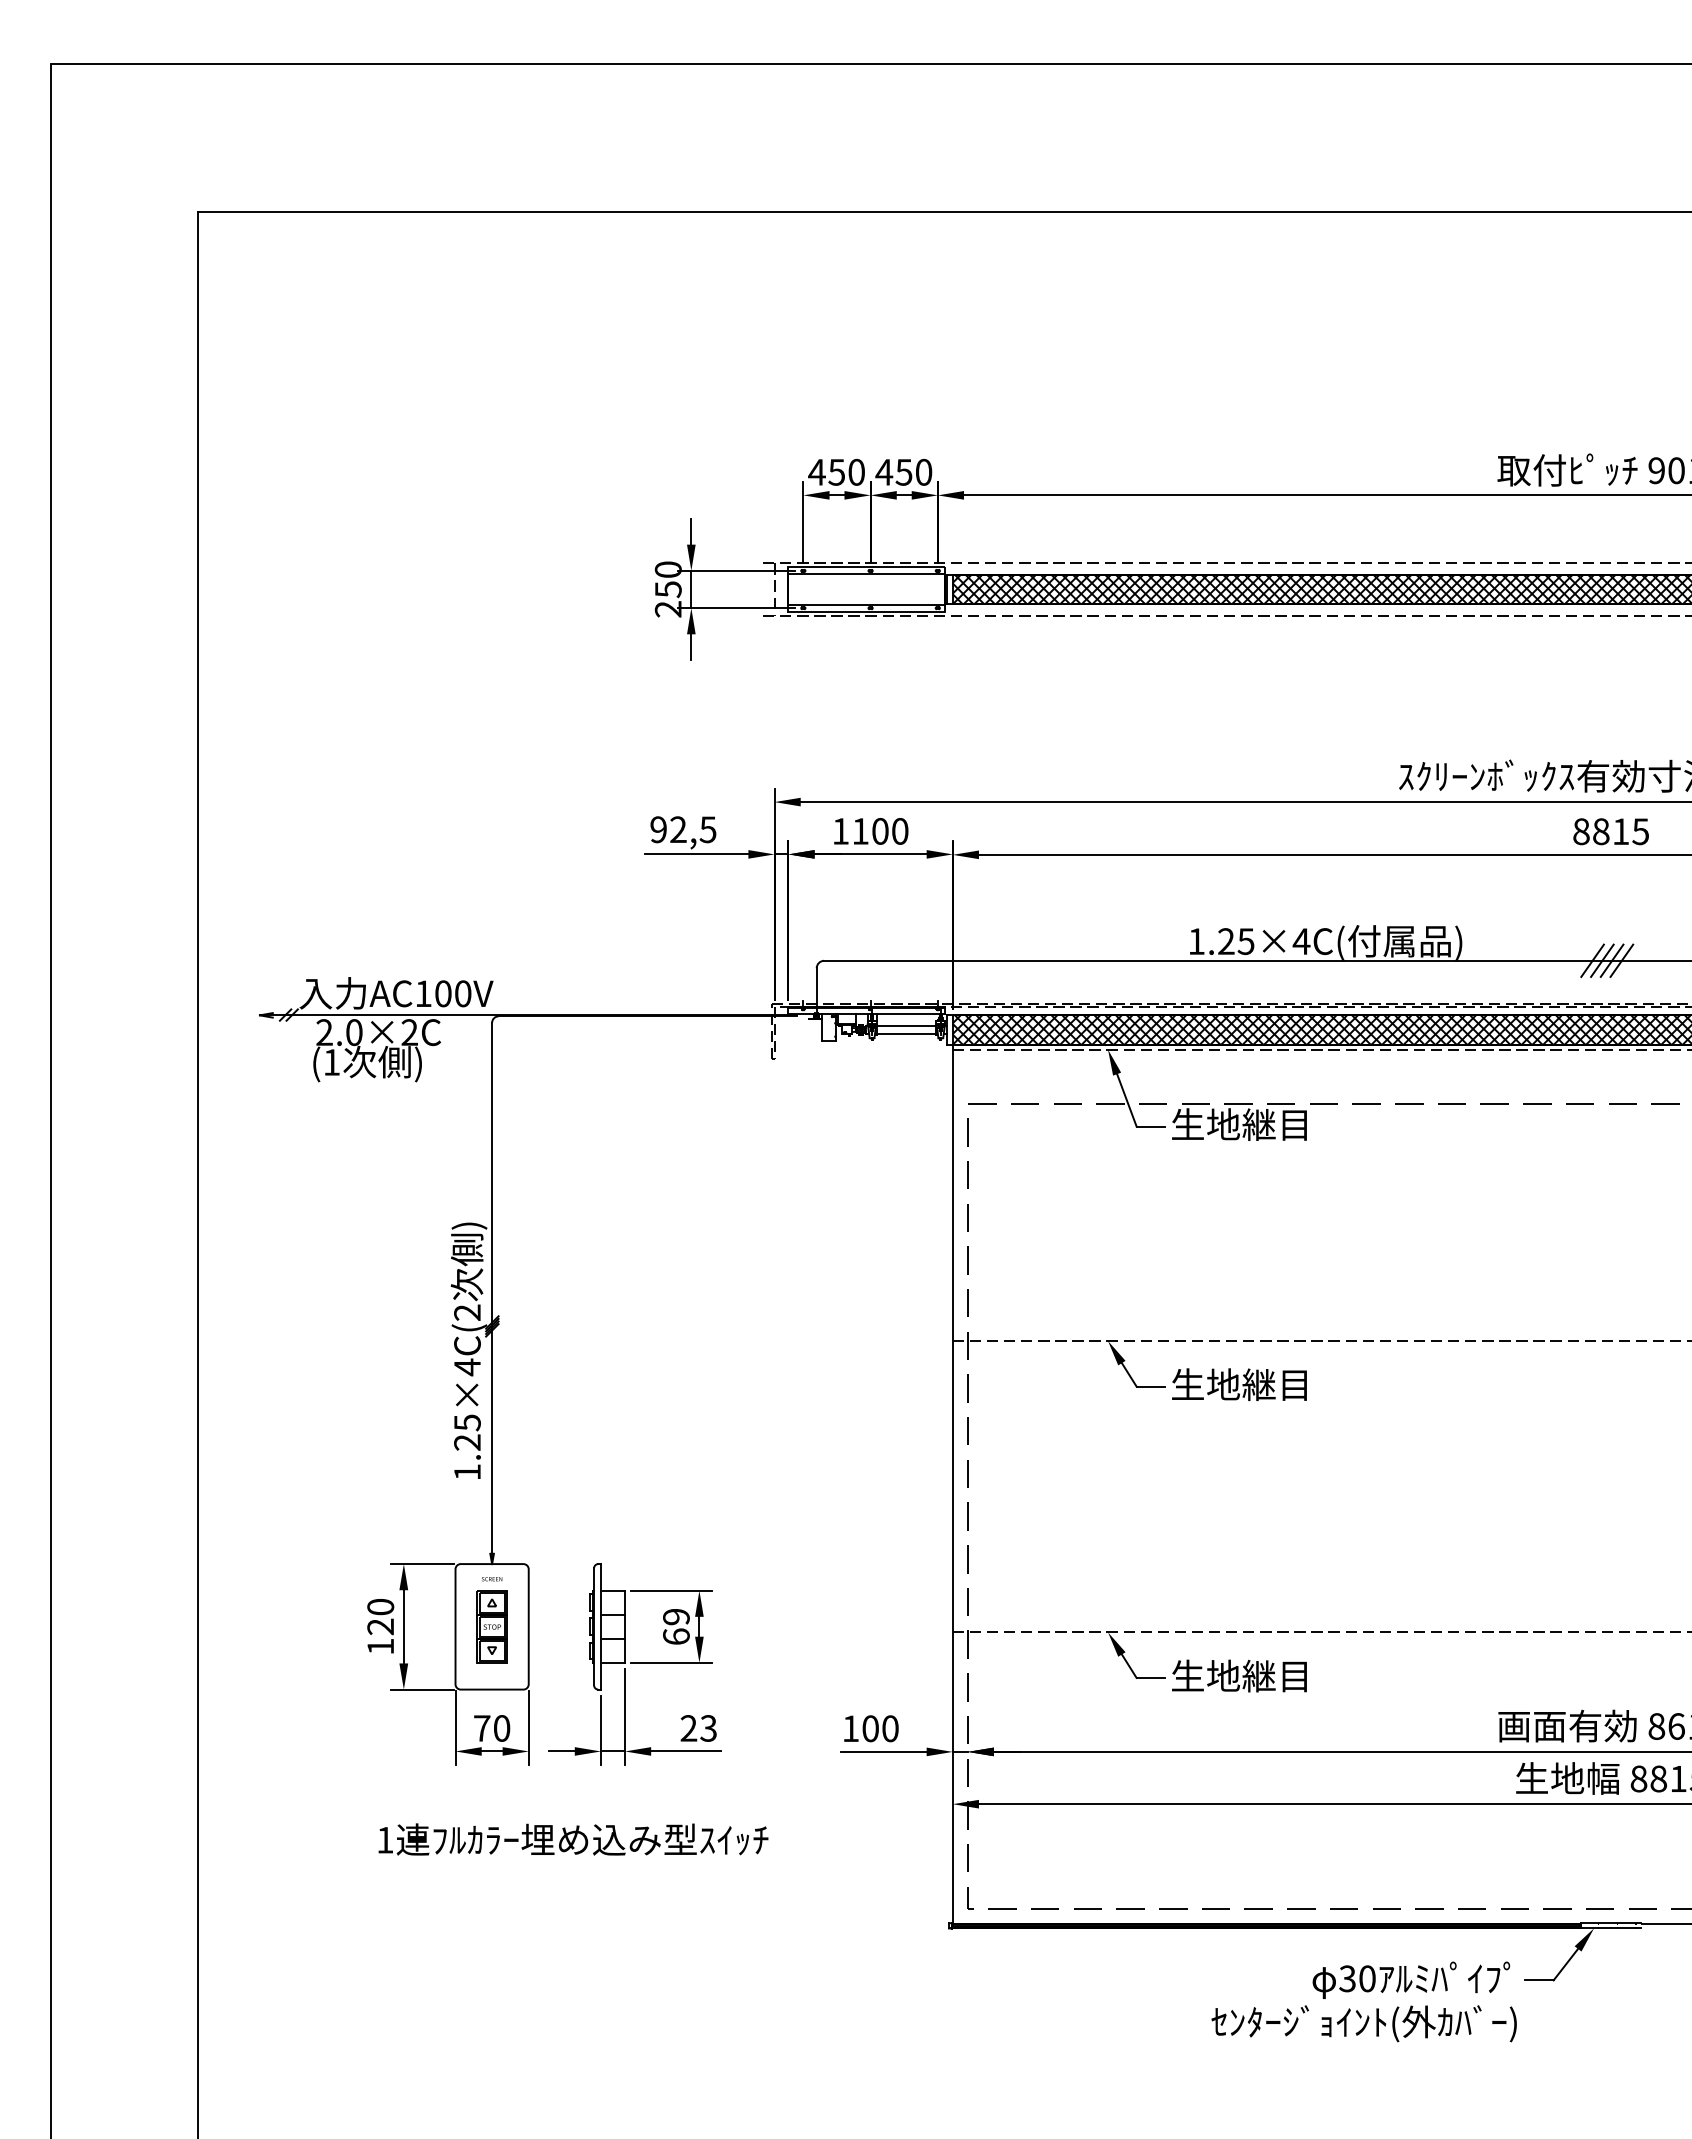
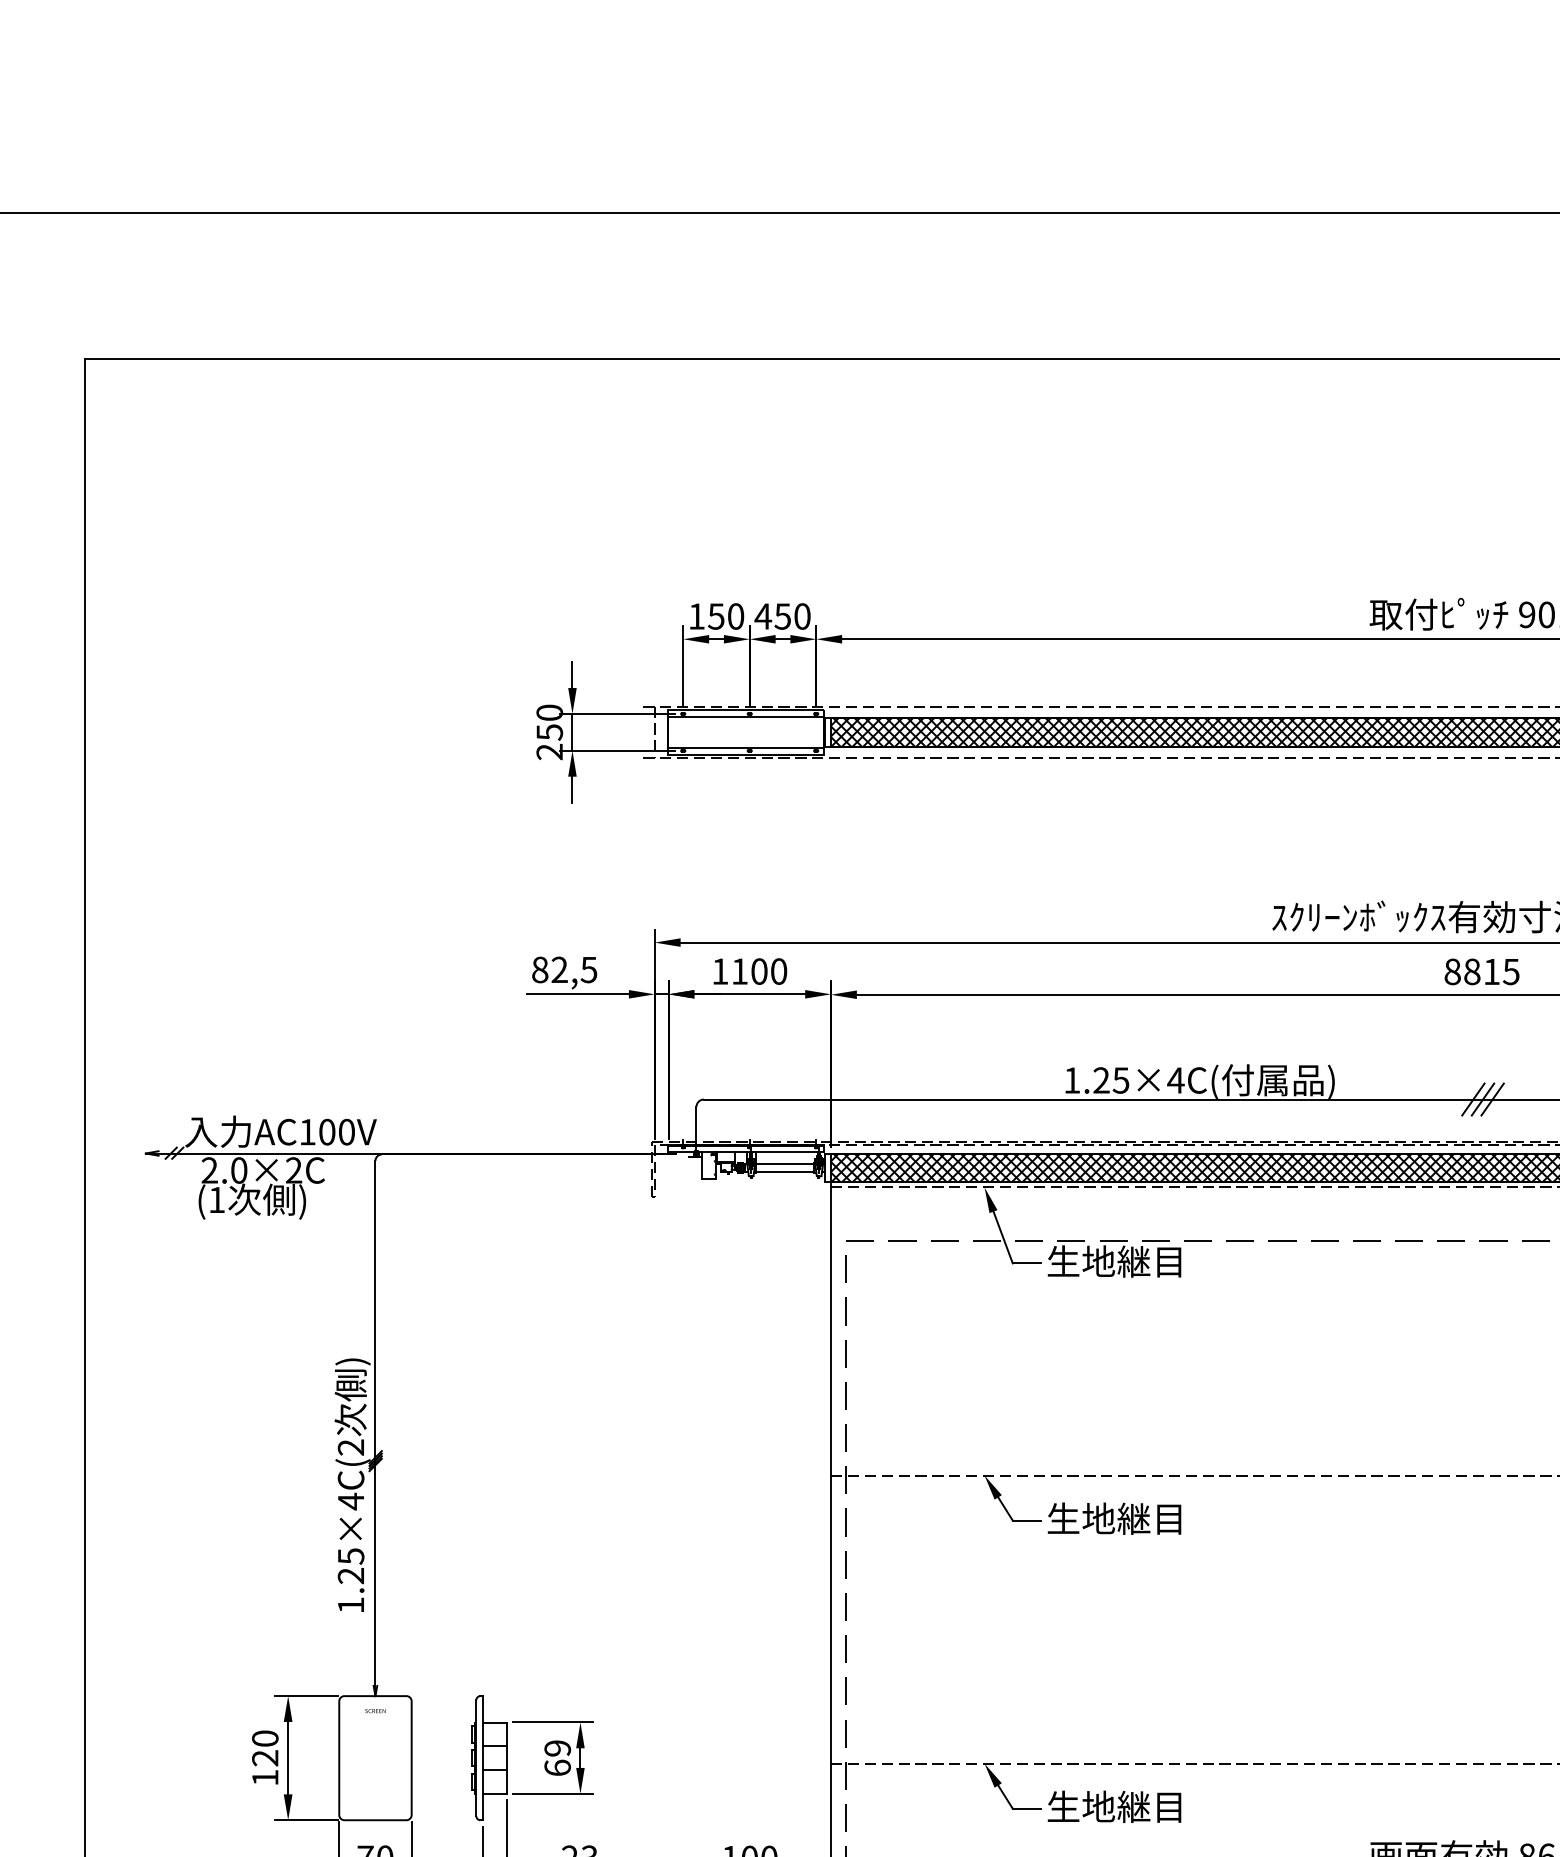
text: (816, 472) -> (696, 616), 450 -> 150
text: (658, 829) -> (539, 969), 92,5 -> 82,5
line: (1592, 960) -> (1463, 1099), removed
part: (491, 1626) -> (374, 1757), removed

